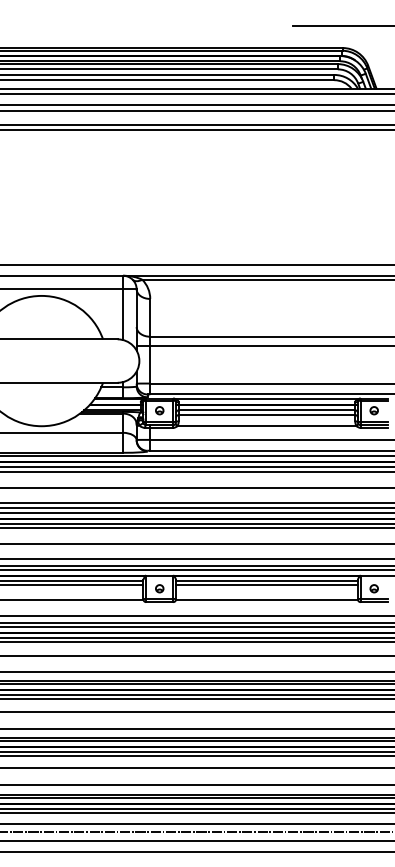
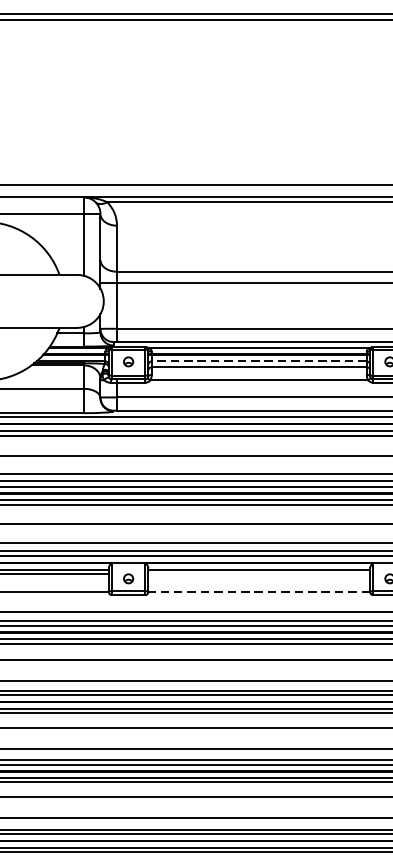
line: (266, 410) -> (258, 361), solid -> dashed
line: (266, 585) -> (258, 574), removed
line: (267, 599) -> (259, 591), solid -> dashed

